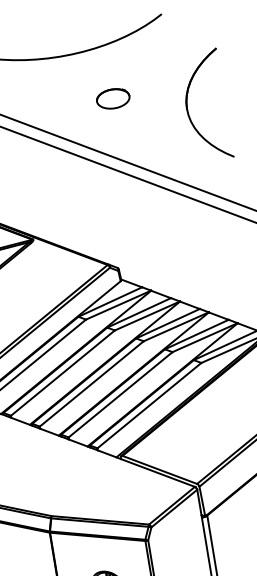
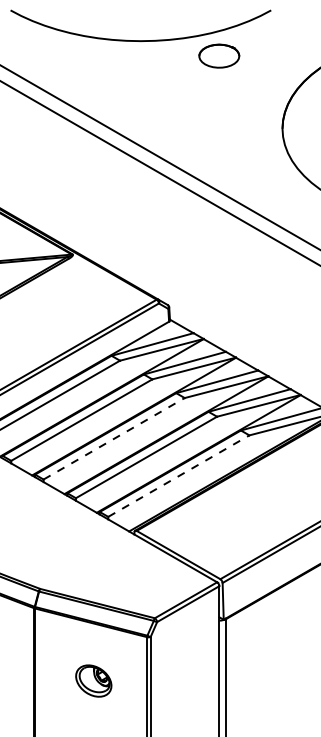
part: (113, 98) -> (219, 55), moved
line: (91, 383) -> (114, 438), solid -> dashed
line: (149, 405) -> (179, 475), solid -> dashed

